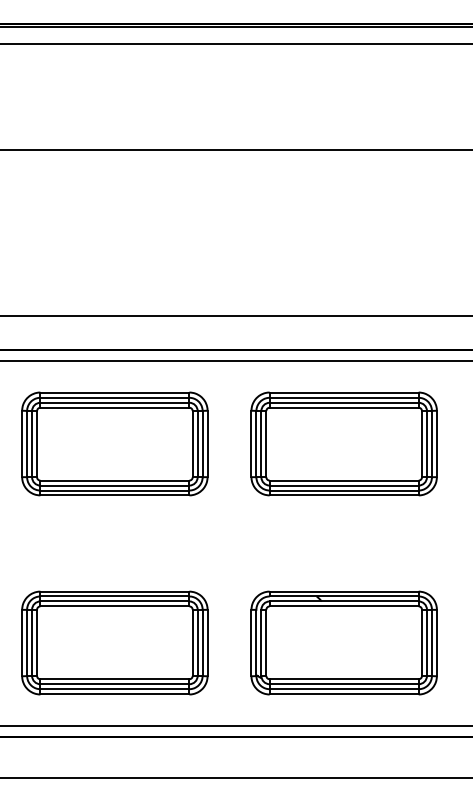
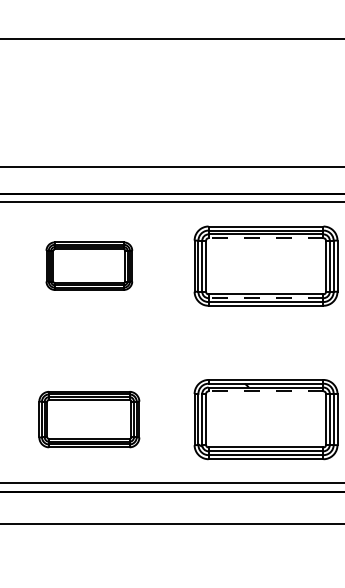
line: (344, 407) -> (266, 238), solid -> dashed
part: (114, 443) -> (89, 265), size x0.6
line: (344, 485) -> (266, 298), solid -> dashed
line: (344, 606) -> (266, 391), solid -> dashed
part: (114, 642) -> (89, 419), size x0.7

